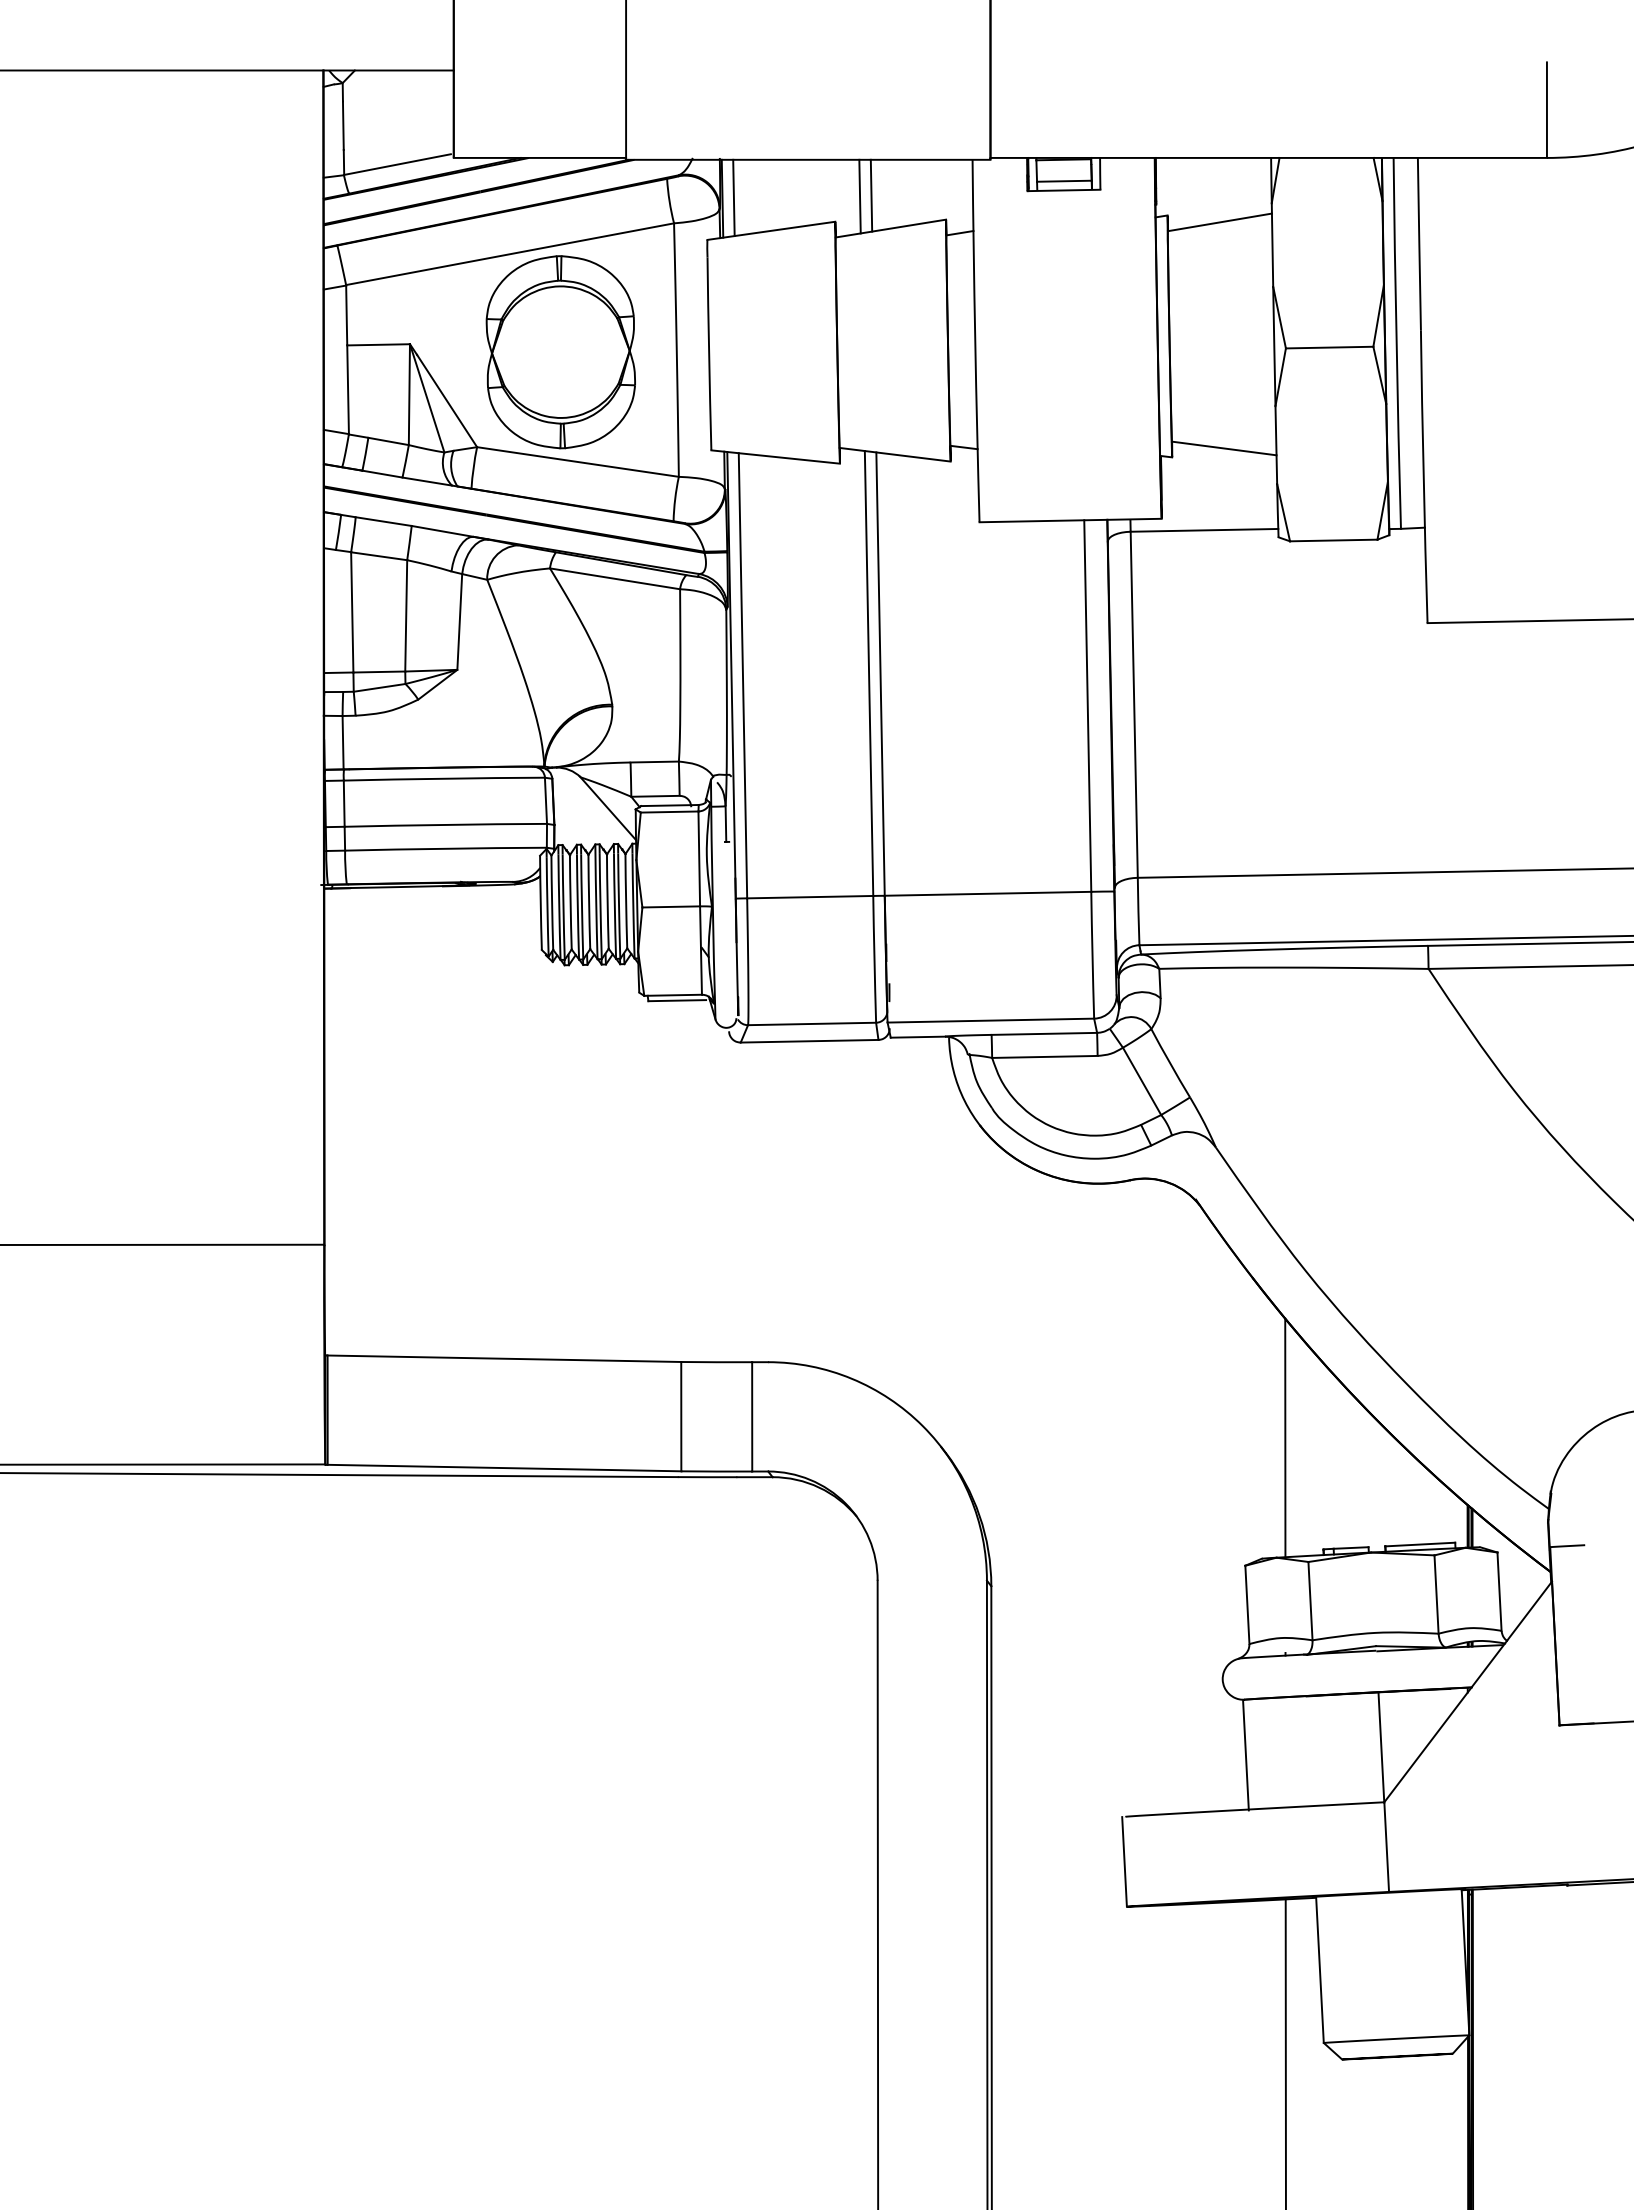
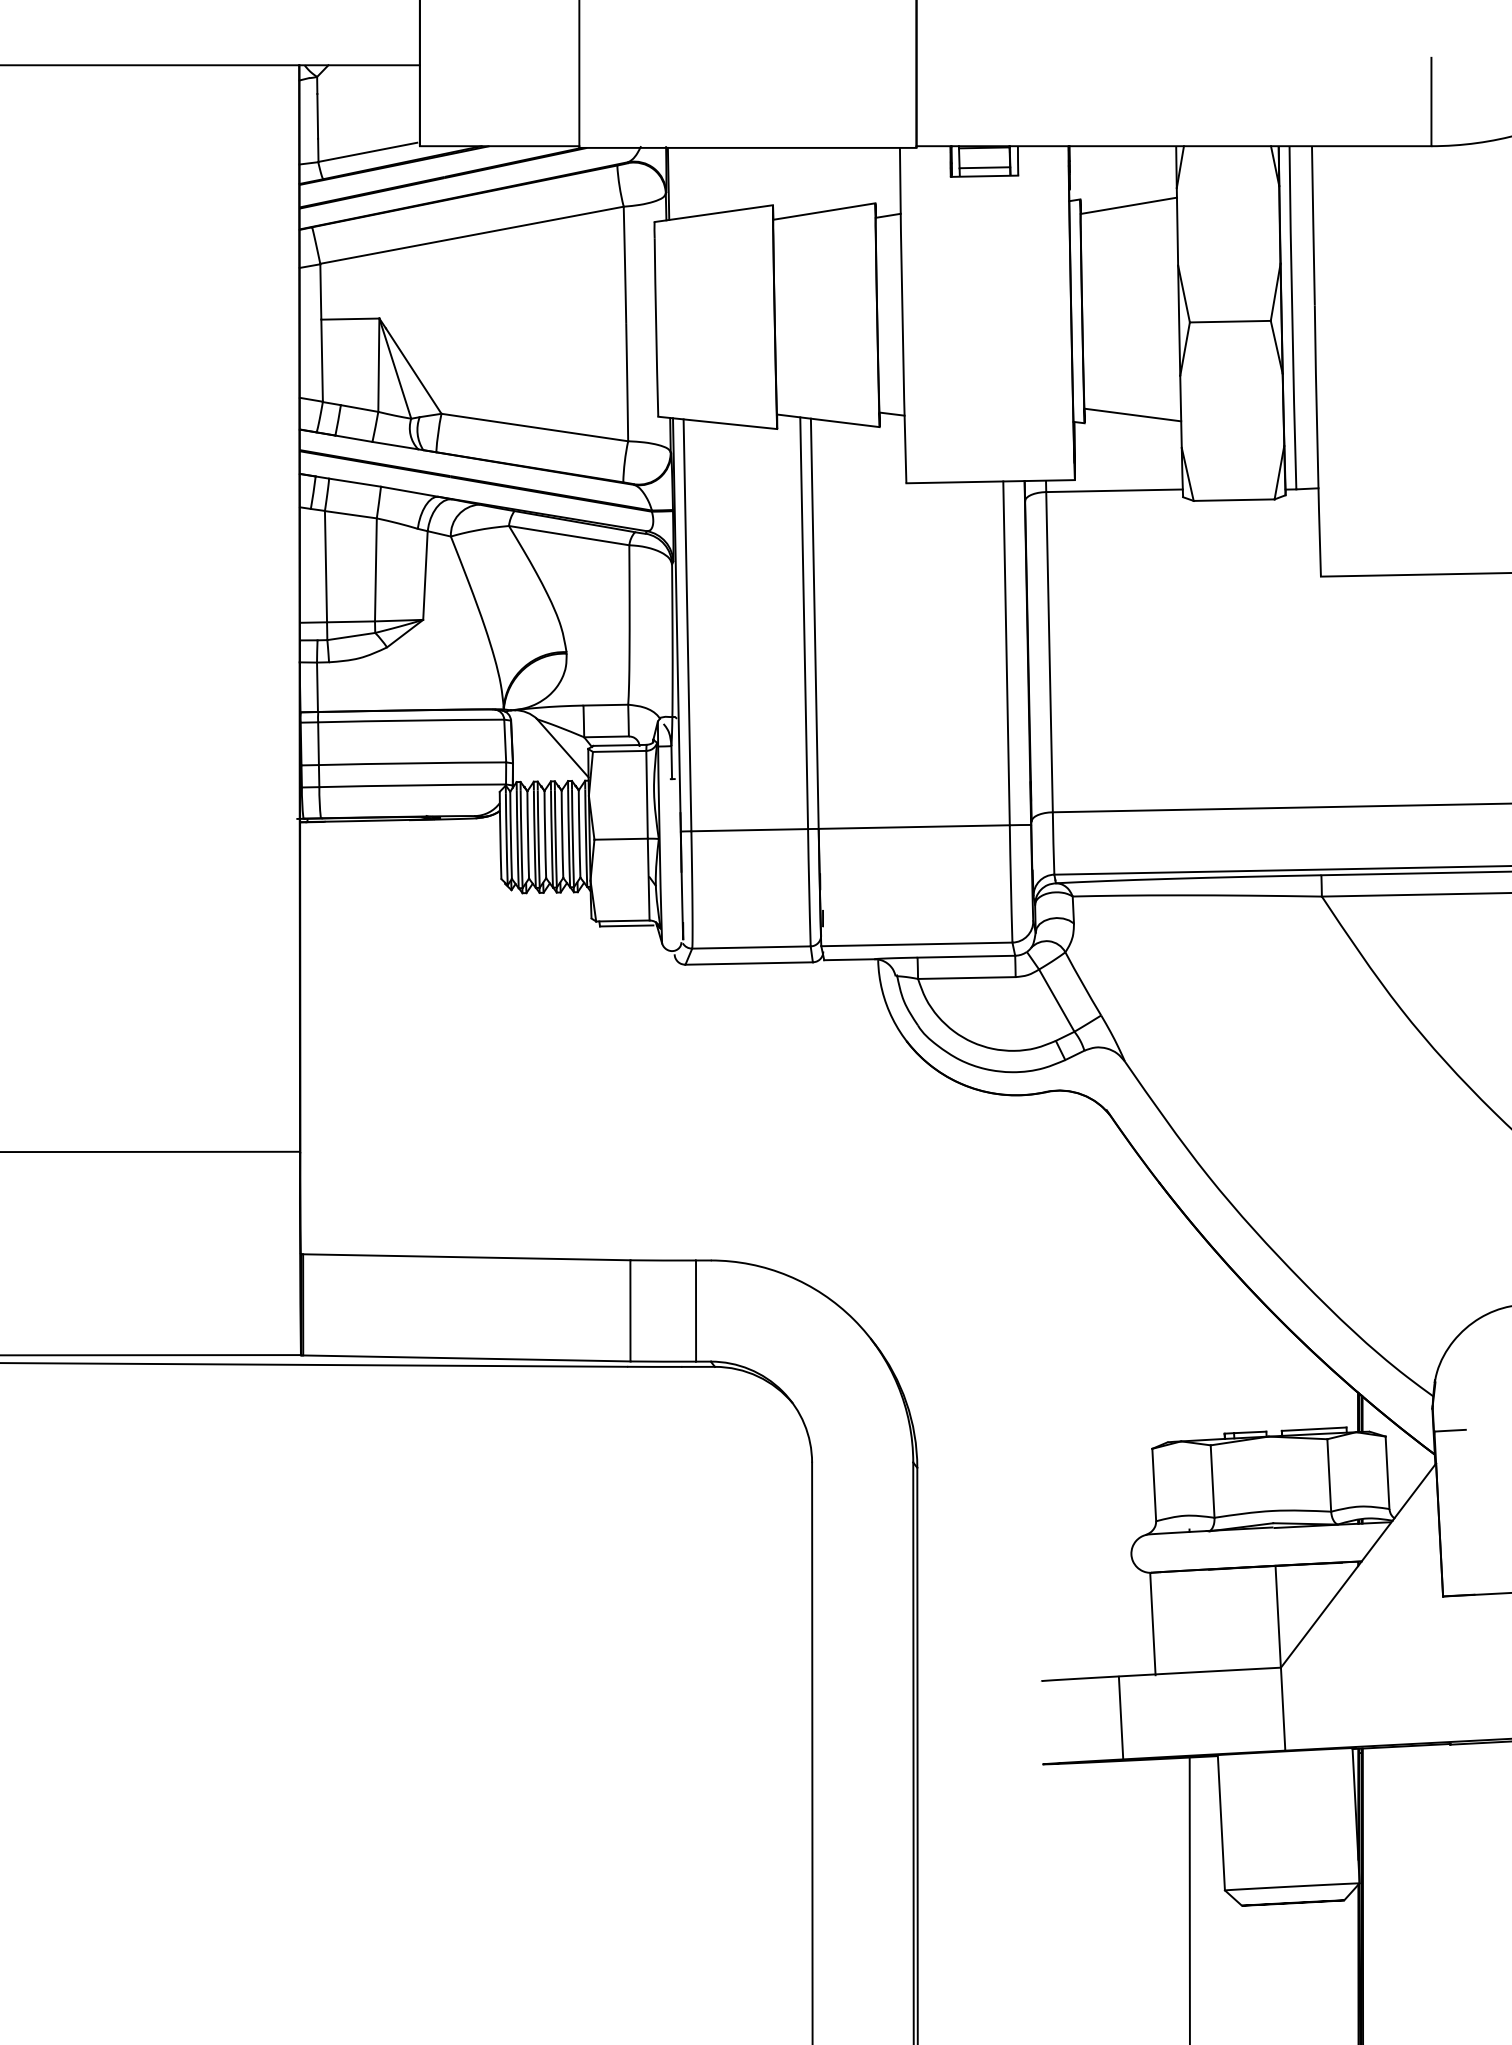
line: (871, 195) -> (806, 180), removed
line: (859, 196) -> (795, 181), removed
line: (733, 197) -> (678, 182), removed
part: (560, 352) -> (518, 326), removed
line: (1285, 1437) -> (1189, 1330), removed
line: (1124, 1861) -> (1121, 1717), moved

